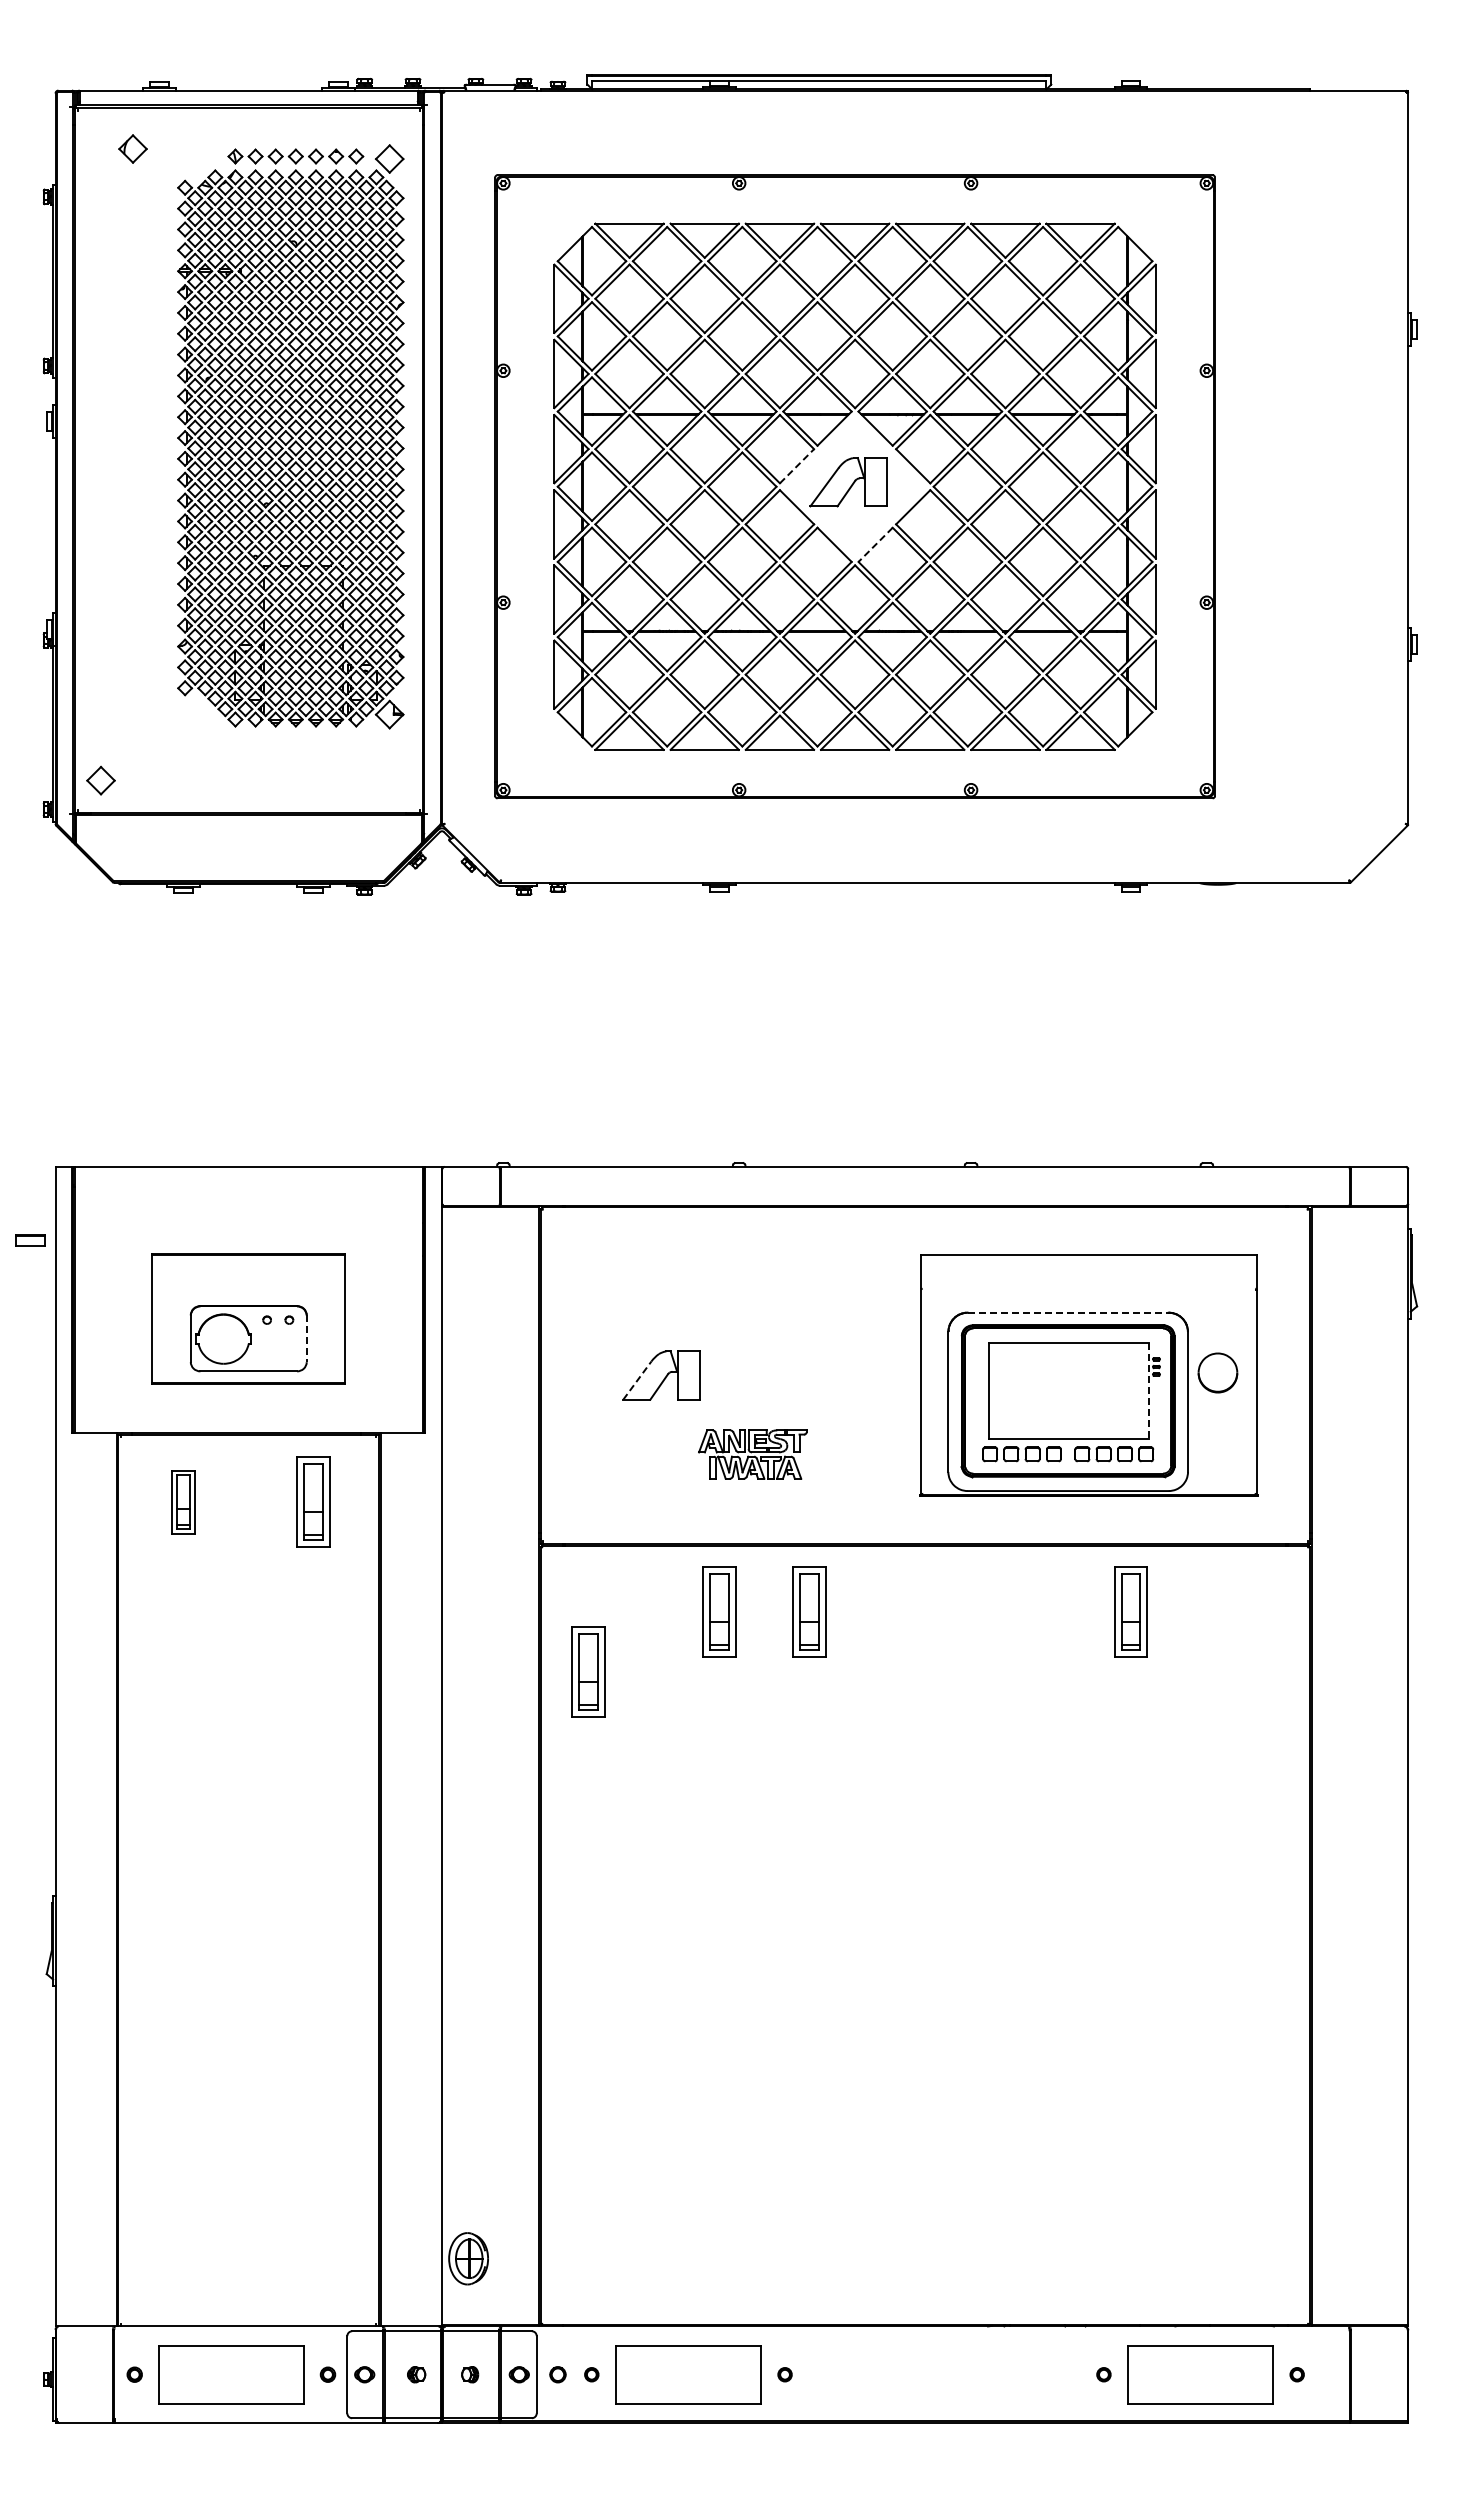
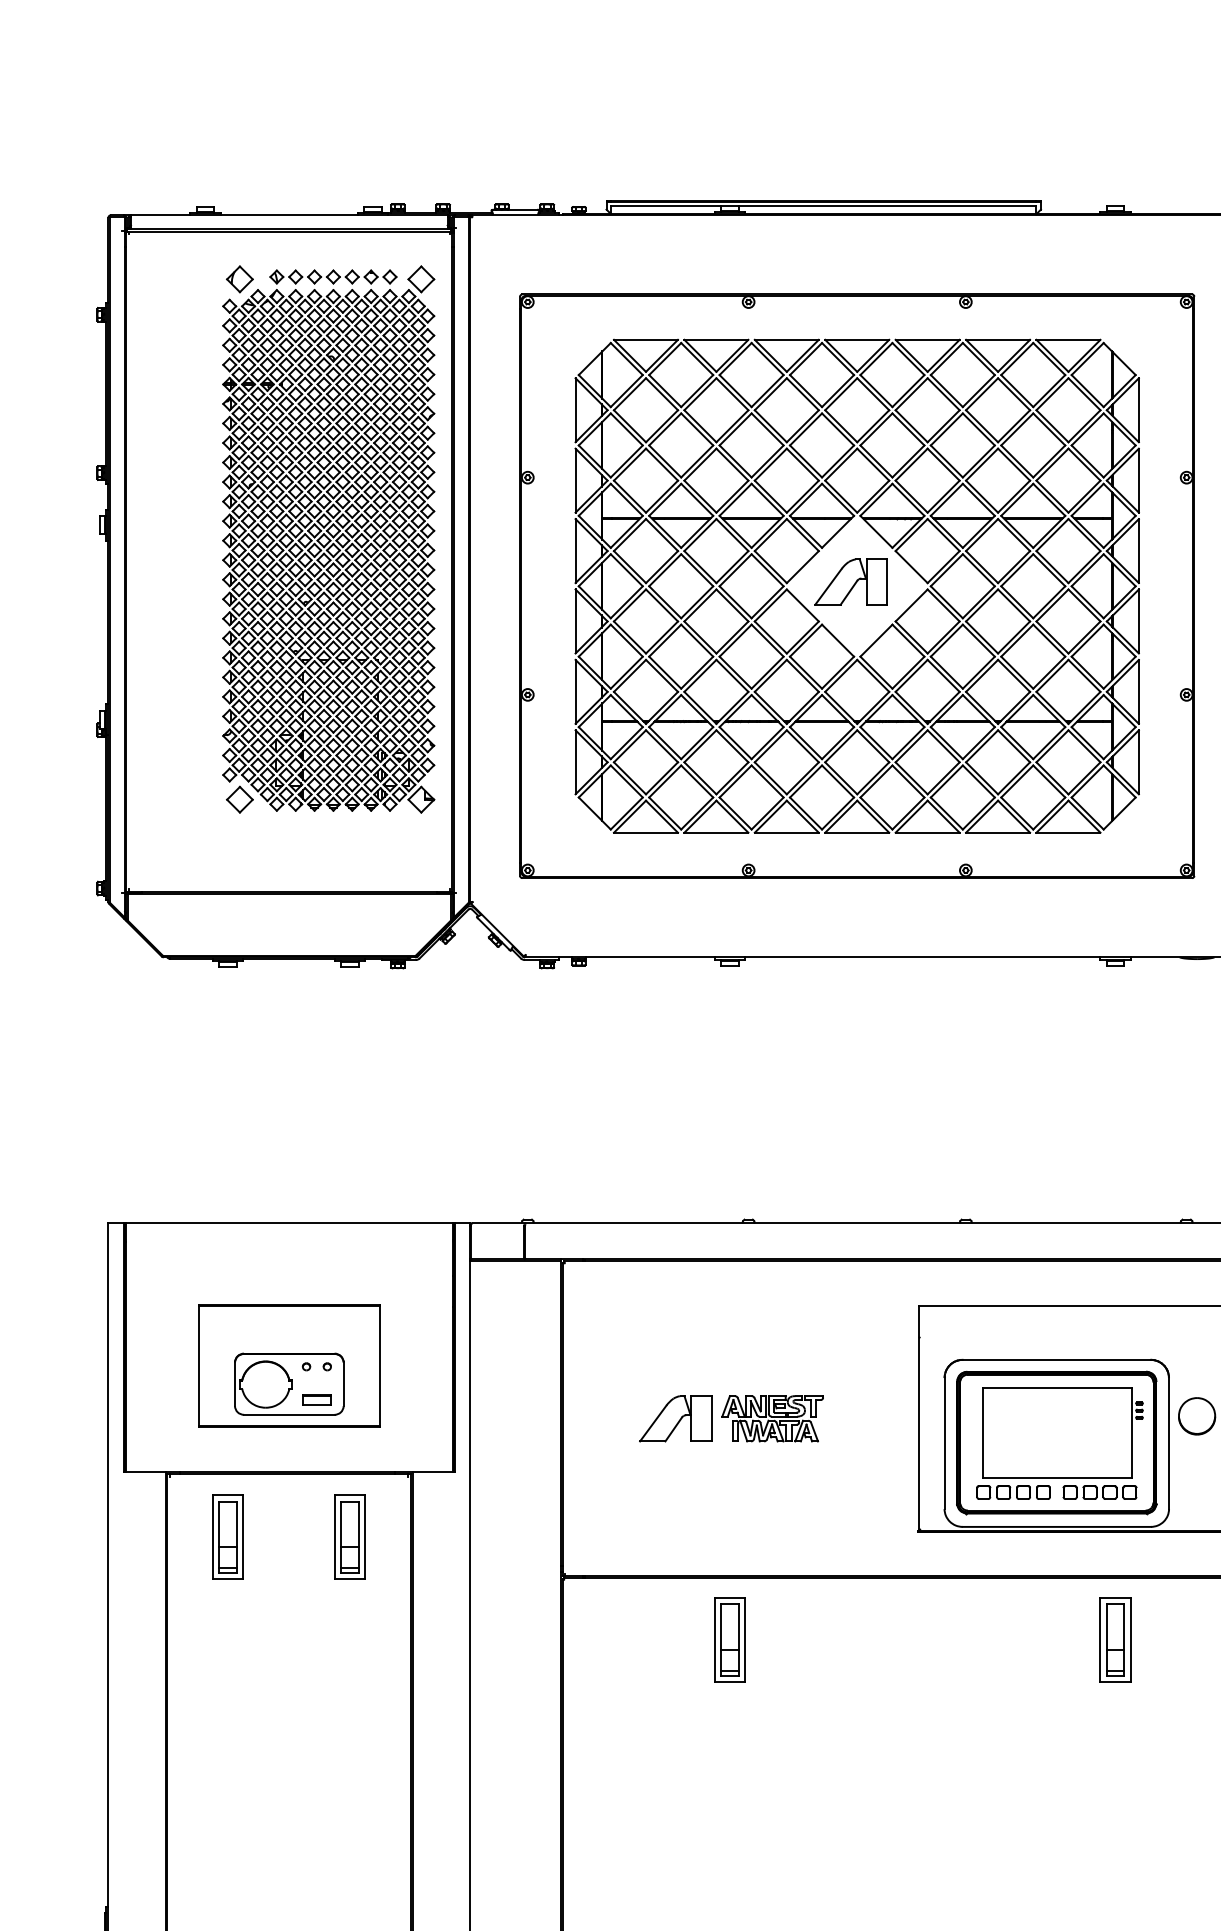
part: (132, 148) -> (239, 278), moved
line: (797, 465) -> (803, 566), dashed -> solid
line: (875, 545) -> (876, 641), dashed -> solid
part: (100, 780) -> (239, 799), moved
part: (30, 1240) -> (317, 1399), moved
line: (1068, 1312) -> (1057, 1359), dashed -> solid
line: (306, 1339) -> (343, 1384), dashed -> solid
line: (637, 1380) -> (653, 1423), dashed -> solid
line: (1148, 1391) -> (1132, 1433), dashed -> solid
part: (752, 1454) -> (772, 1418), moved
part: (183, 1501) -> (228, 1536), size x1.43
part: (809, 1611) -> (814, 1639), removed
part: (588, 1671) -> (607, 1695), removed

